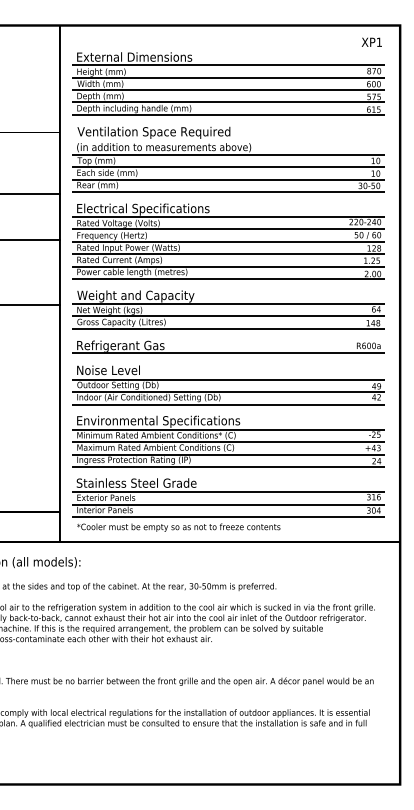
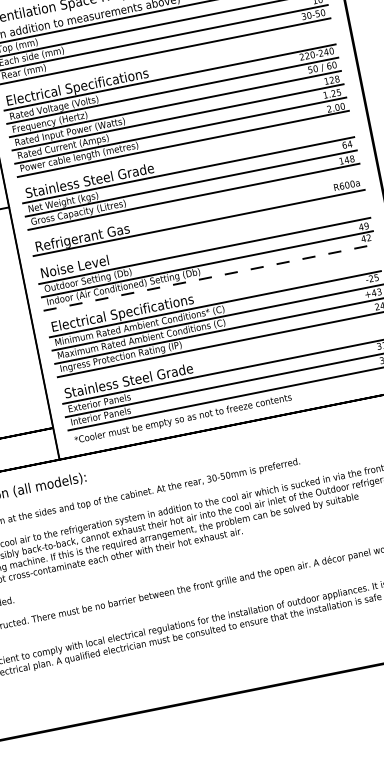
text: (137, 296) -> (90, 181), Weight and Capacity -> Stainless Steel Grade
line: (229, 404) -> (211, 277), solid -> dashed
text: (162, 421) -> (143, 309), Environmental Specifications -> Electrical Specifications

